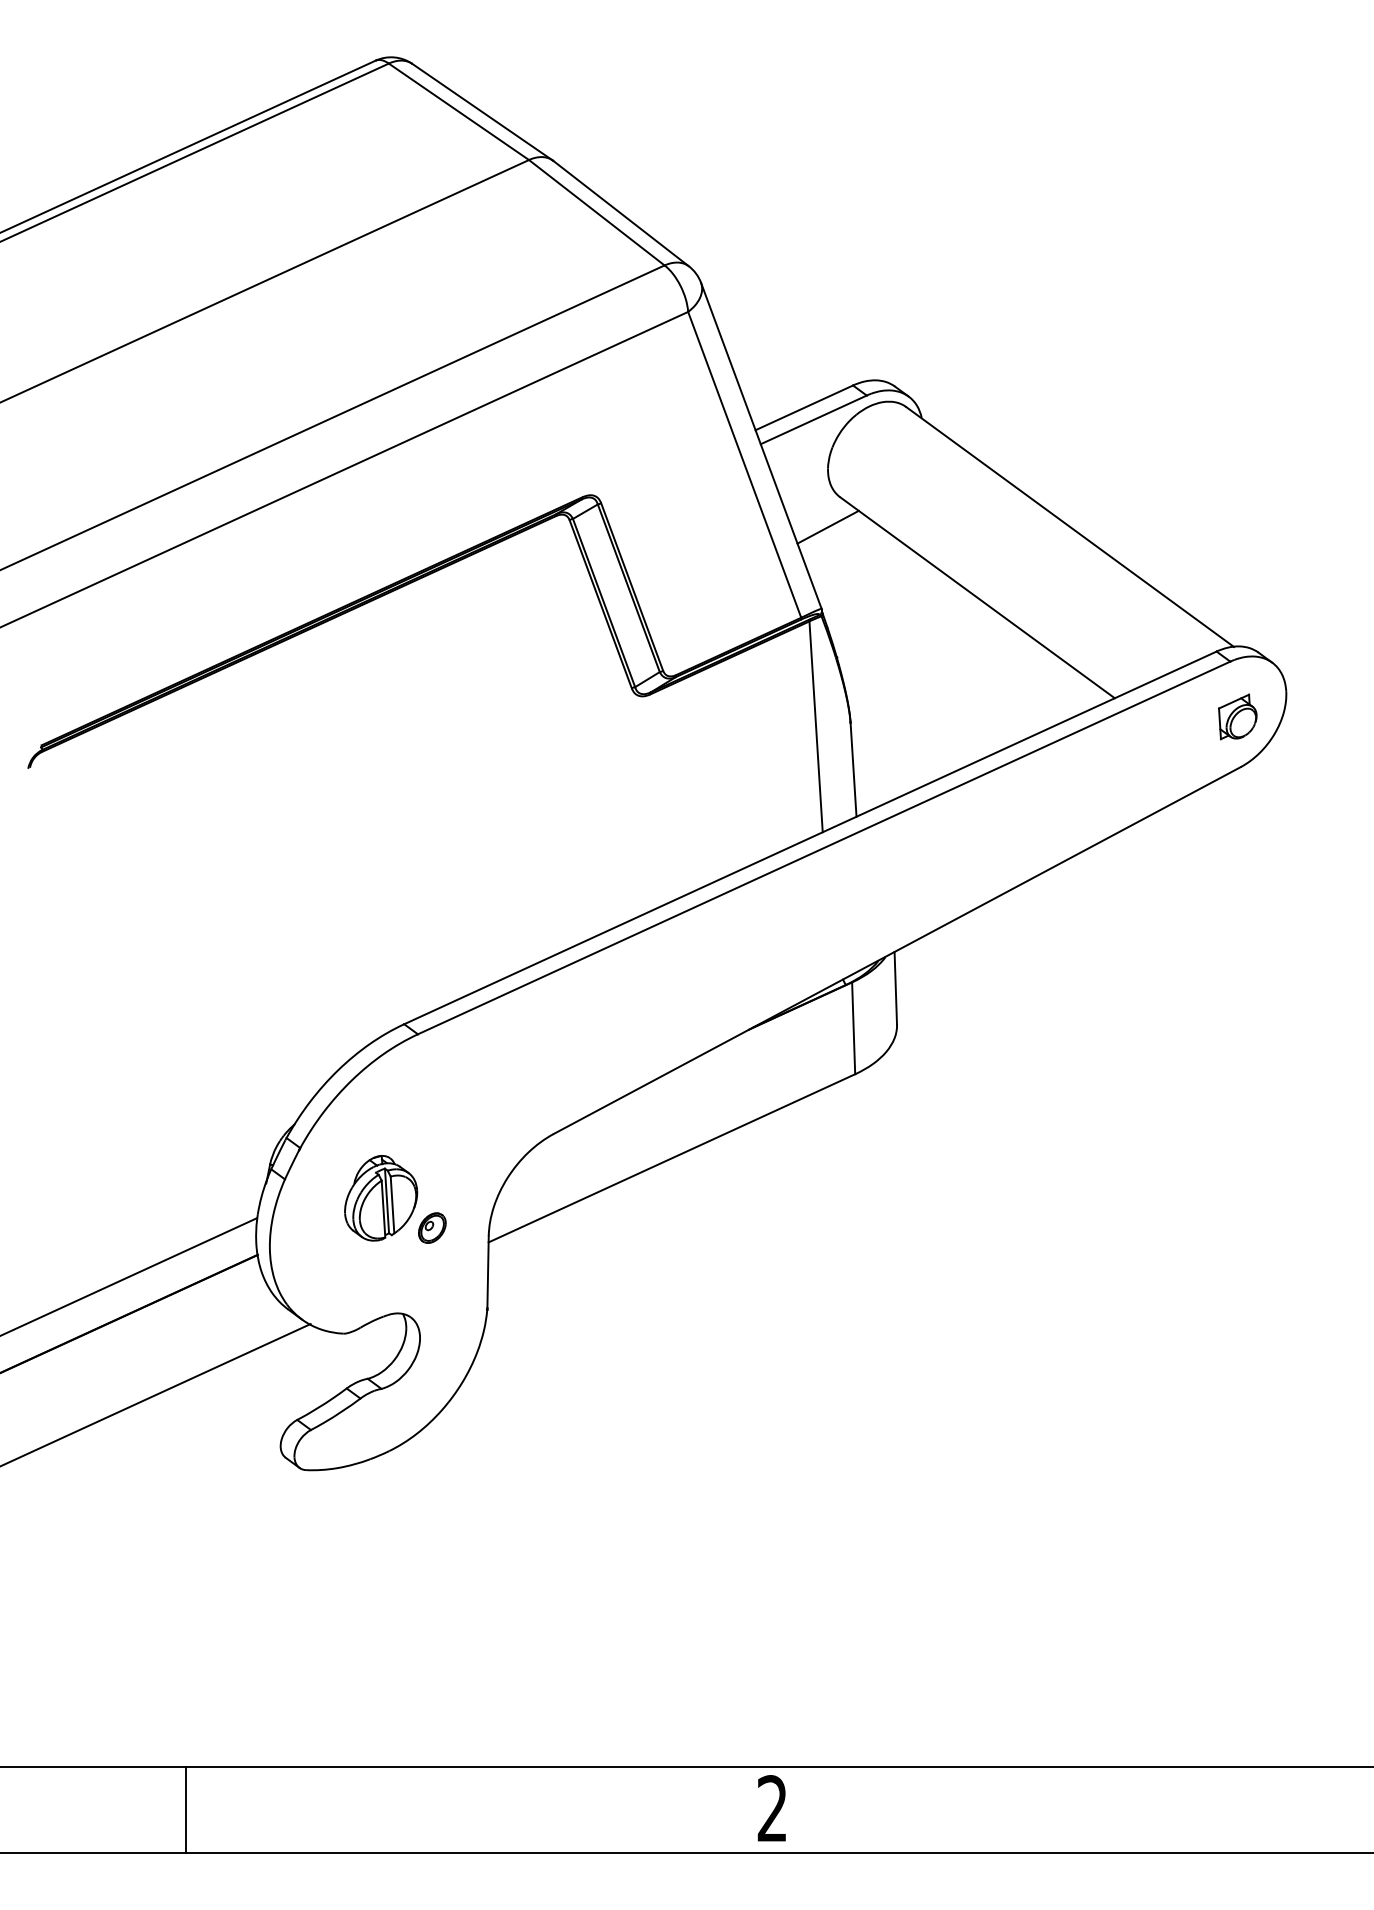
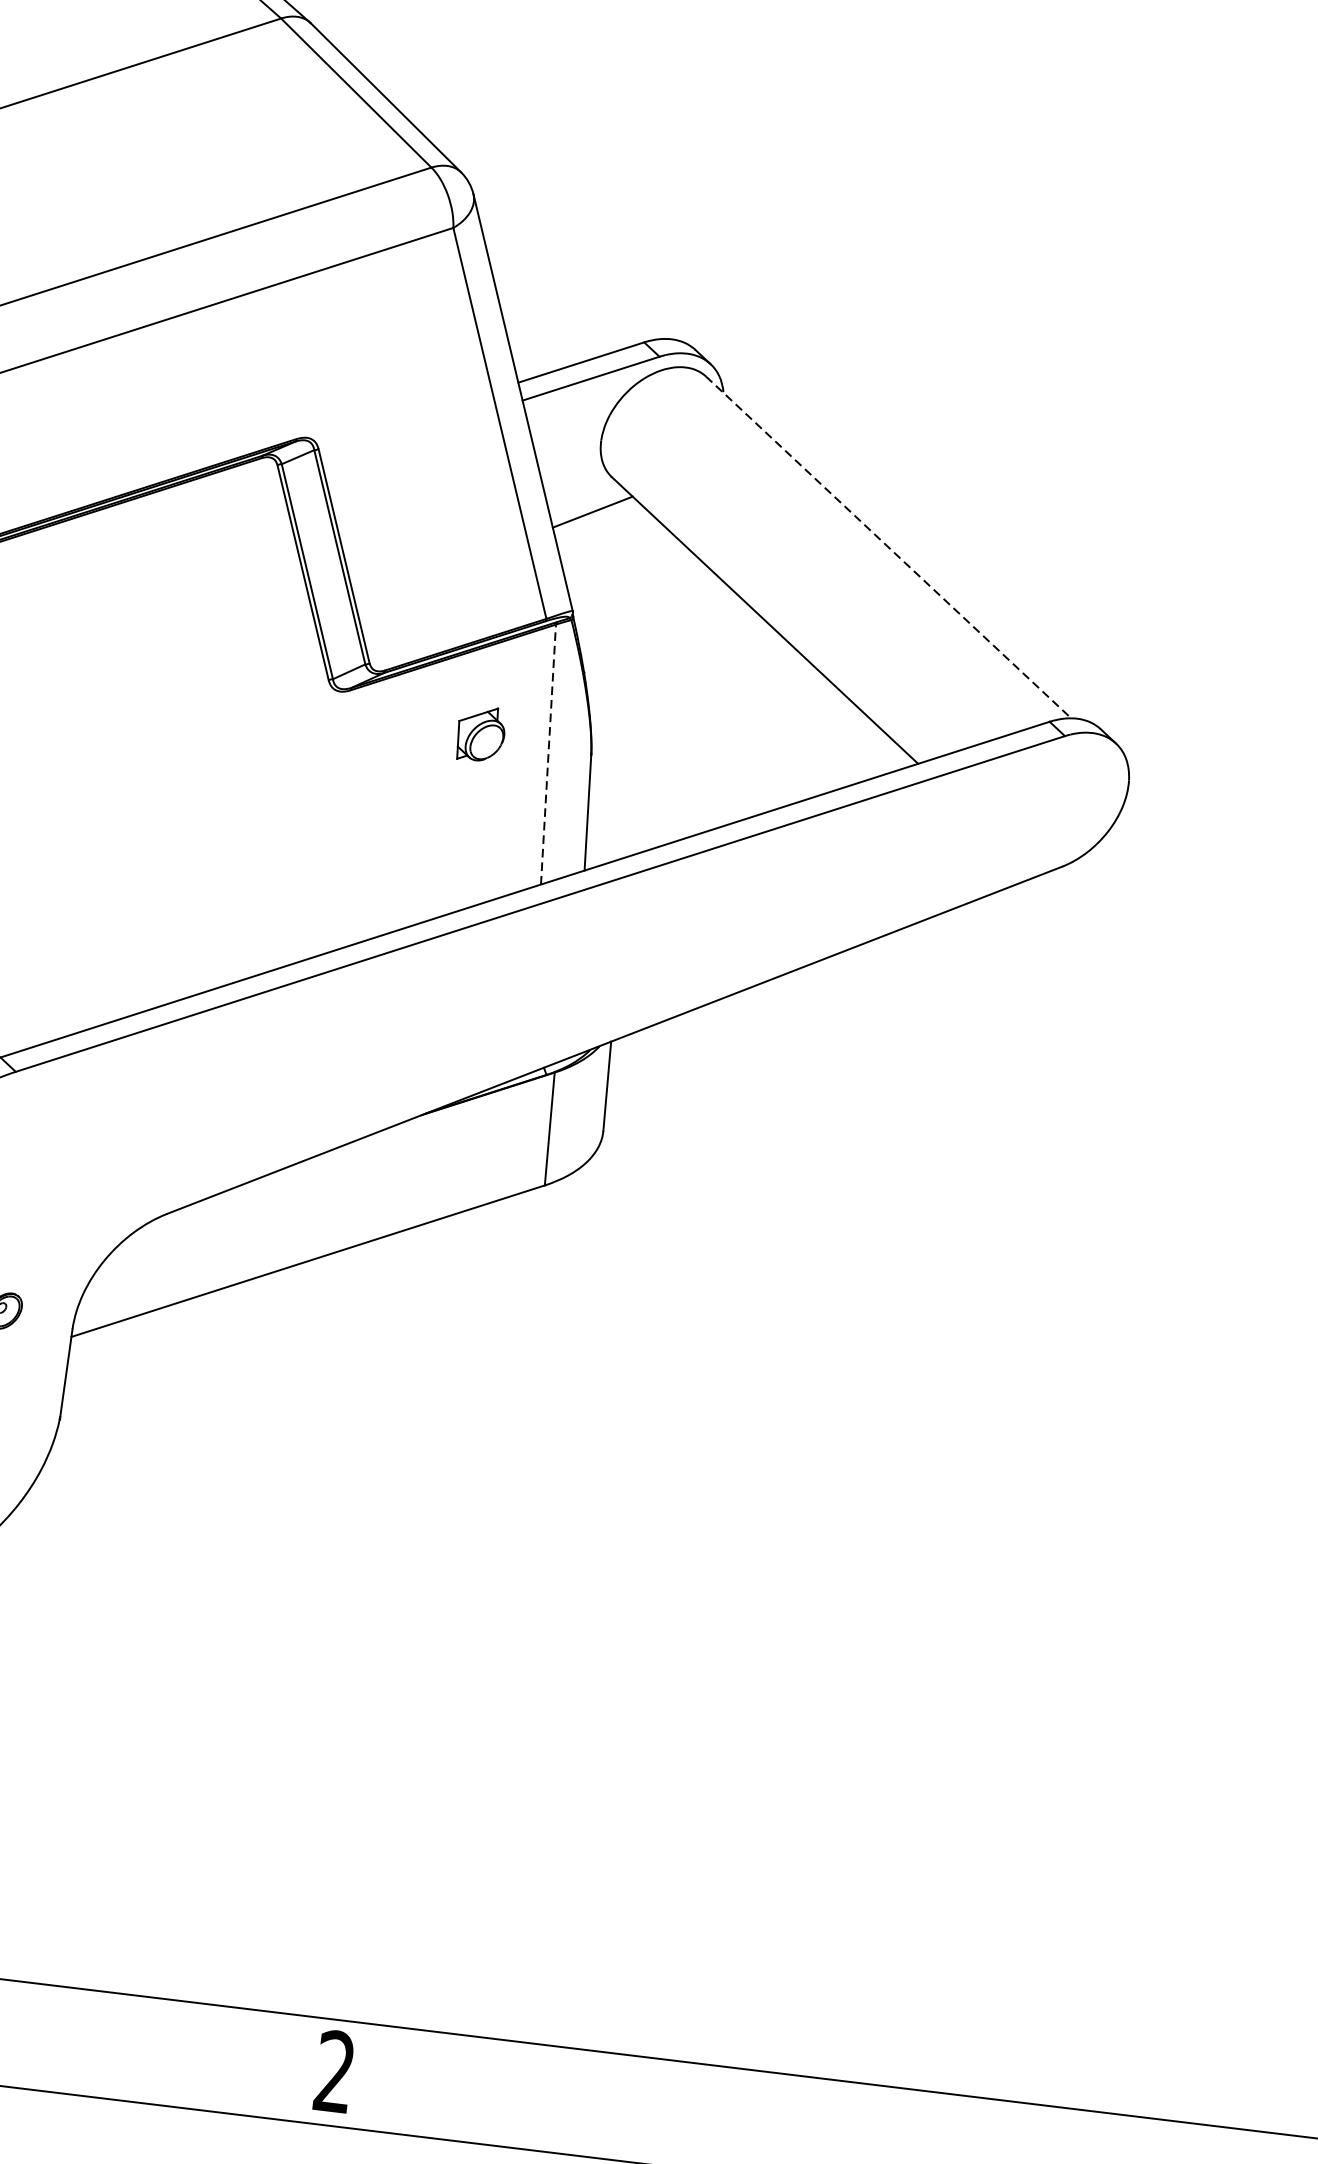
line: (1070, 527) -> (889, 548), solid -> dashed
part: (1237, 716) -> (480, 733), moved
line: (816, 726) -> (549, 754), solid -> dashed

